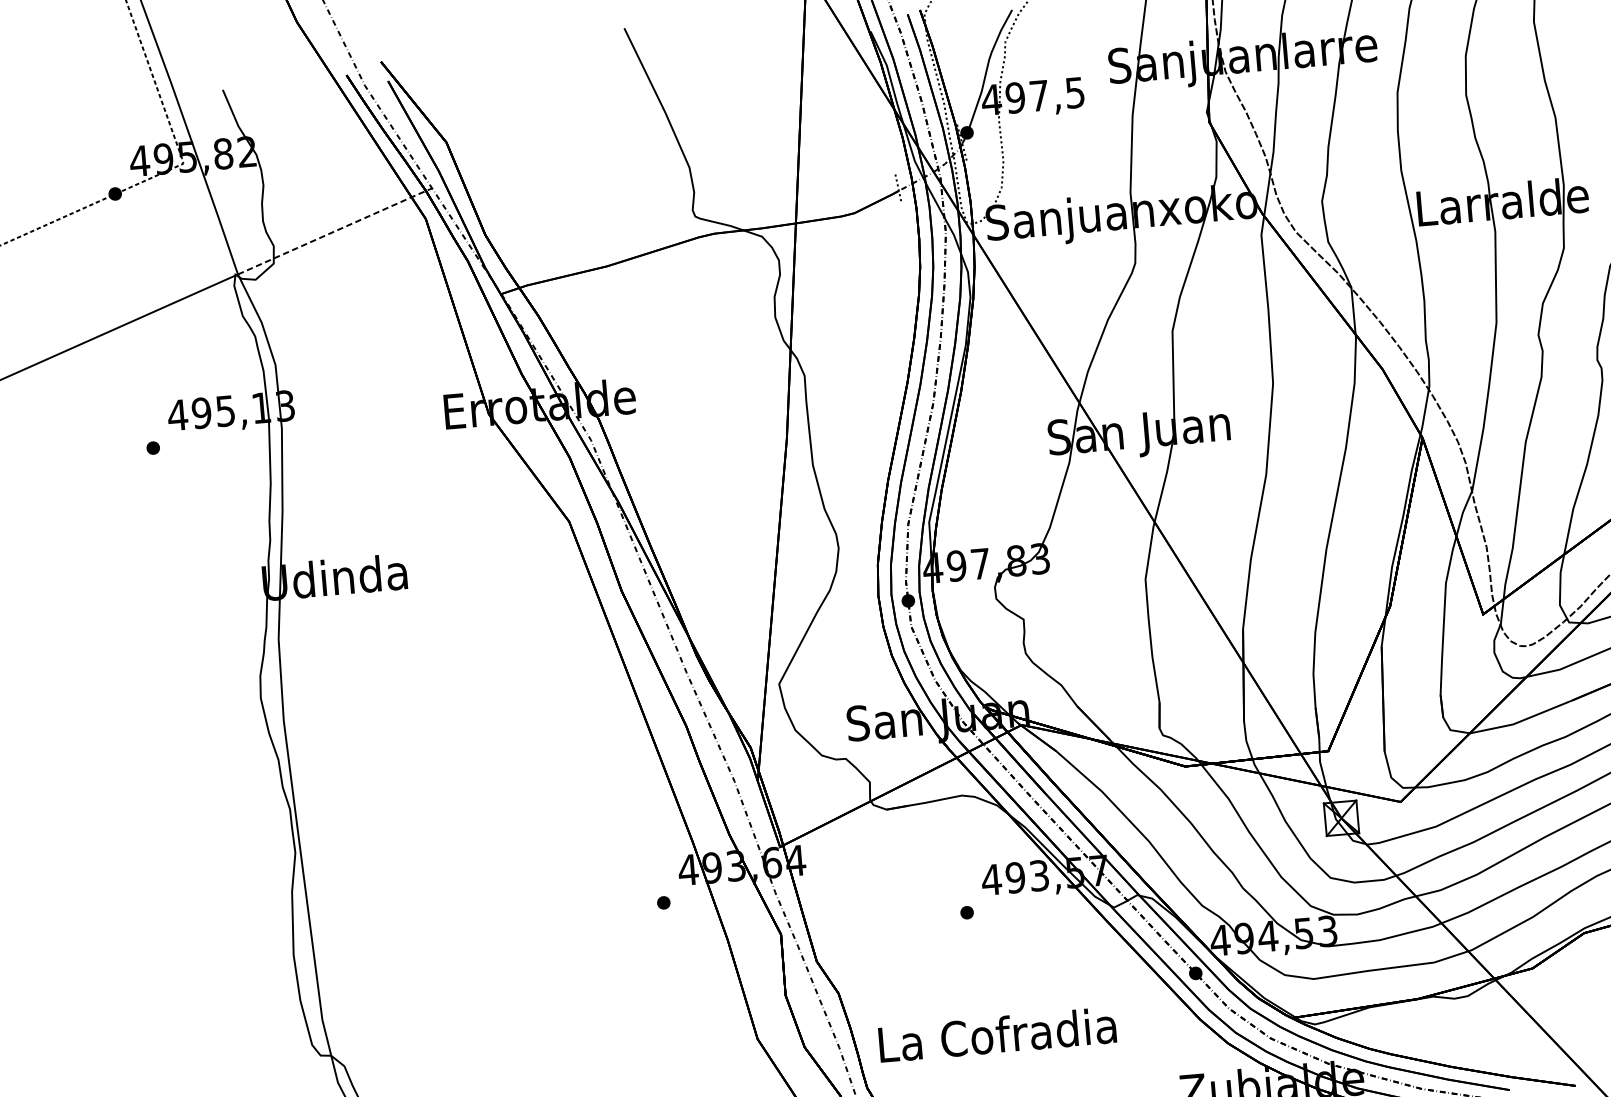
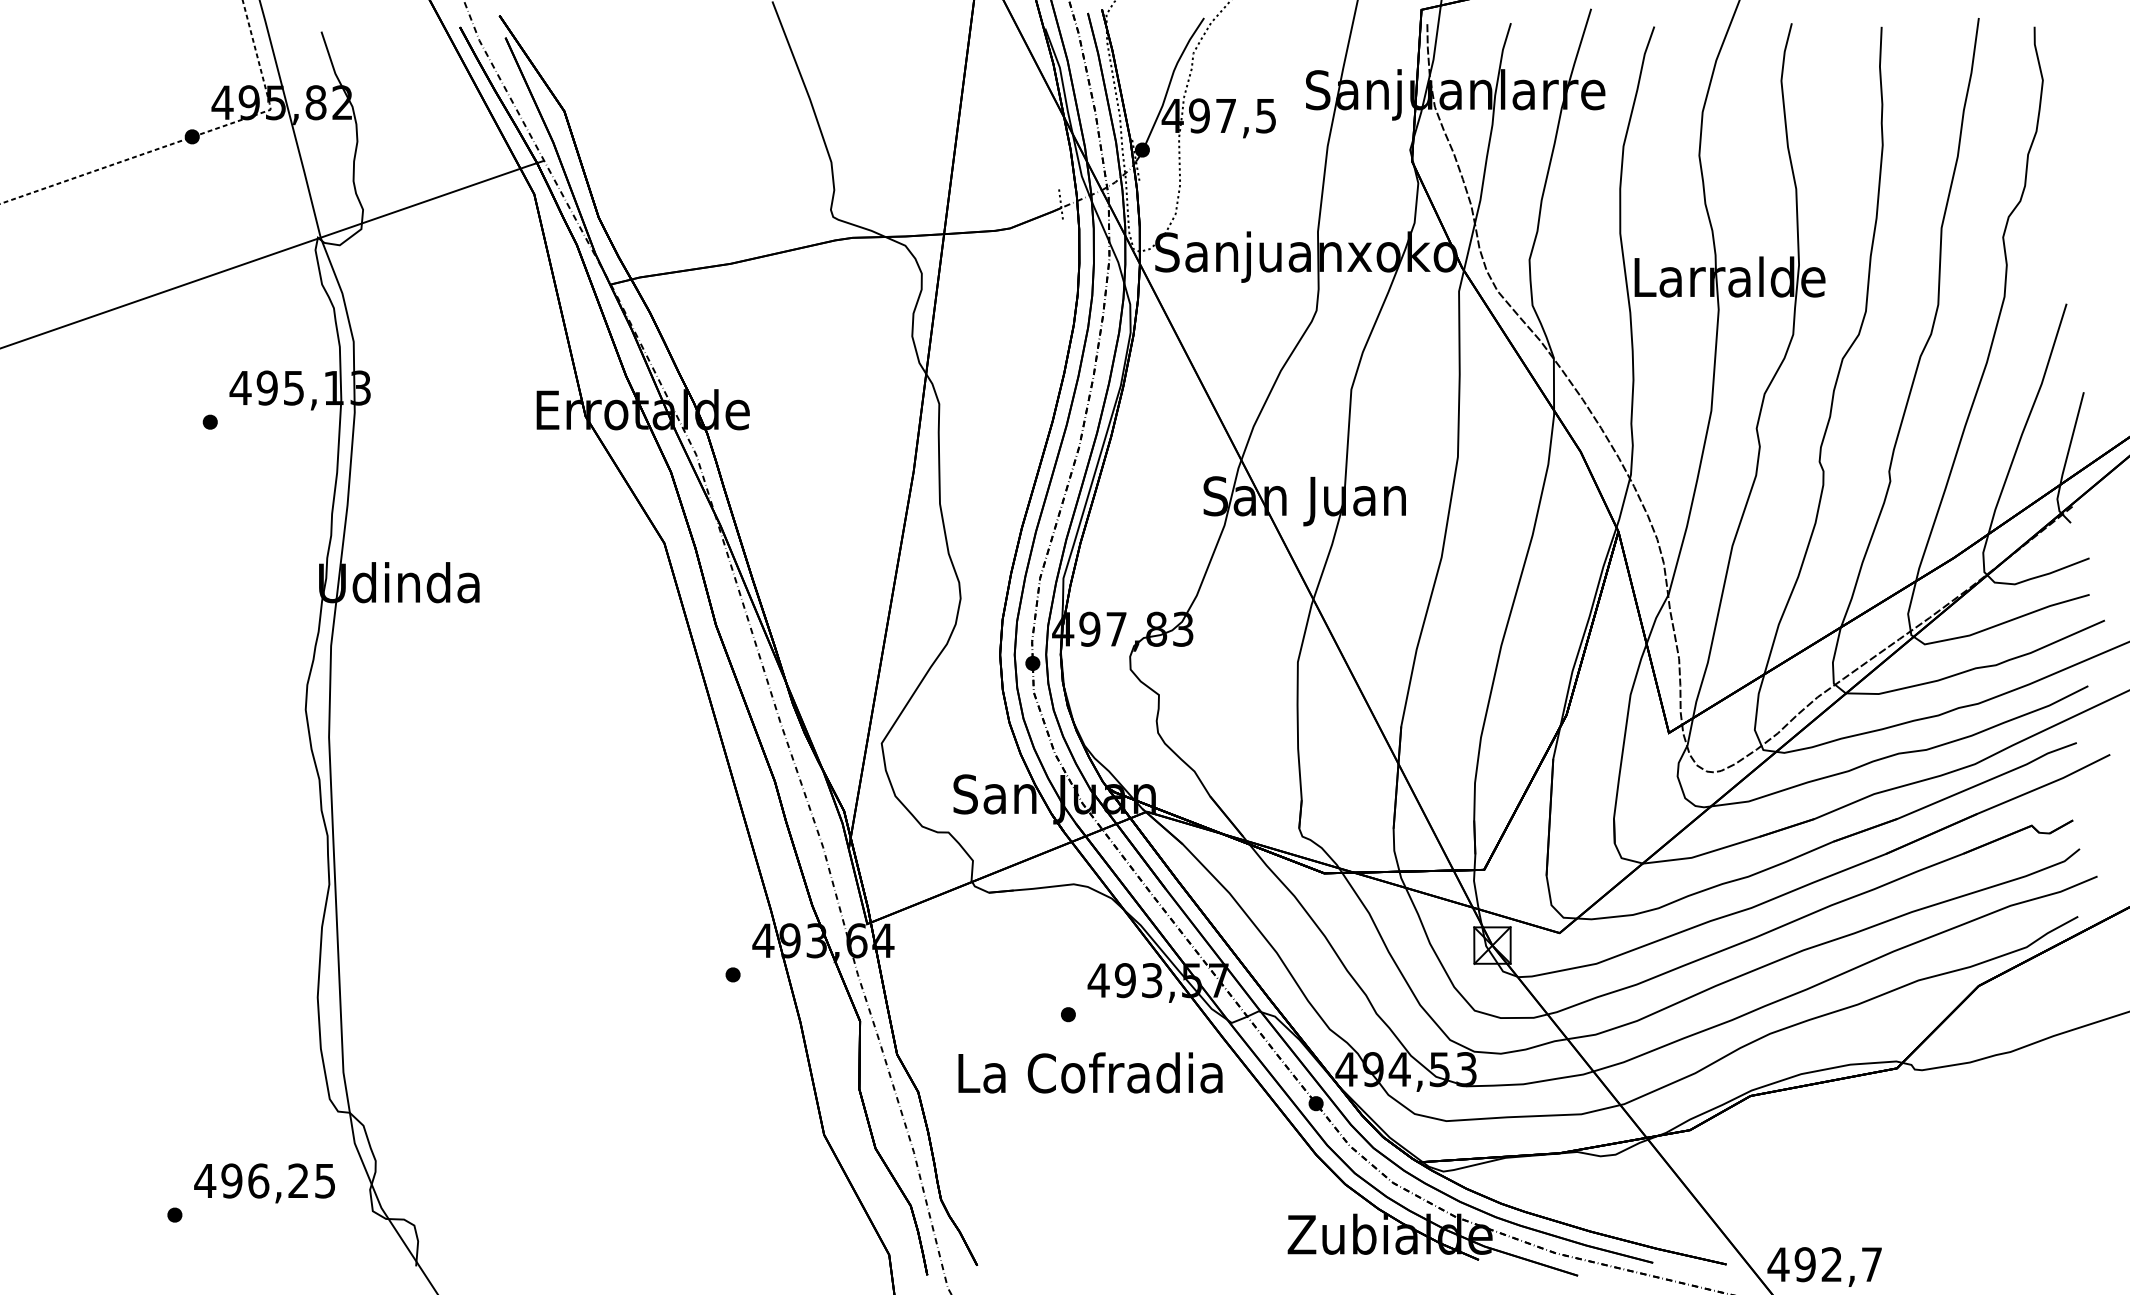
line: (335, 230) -> (432, 198), dashed -> solid
text: (997, 1034) -> (1090, 1072), moved

